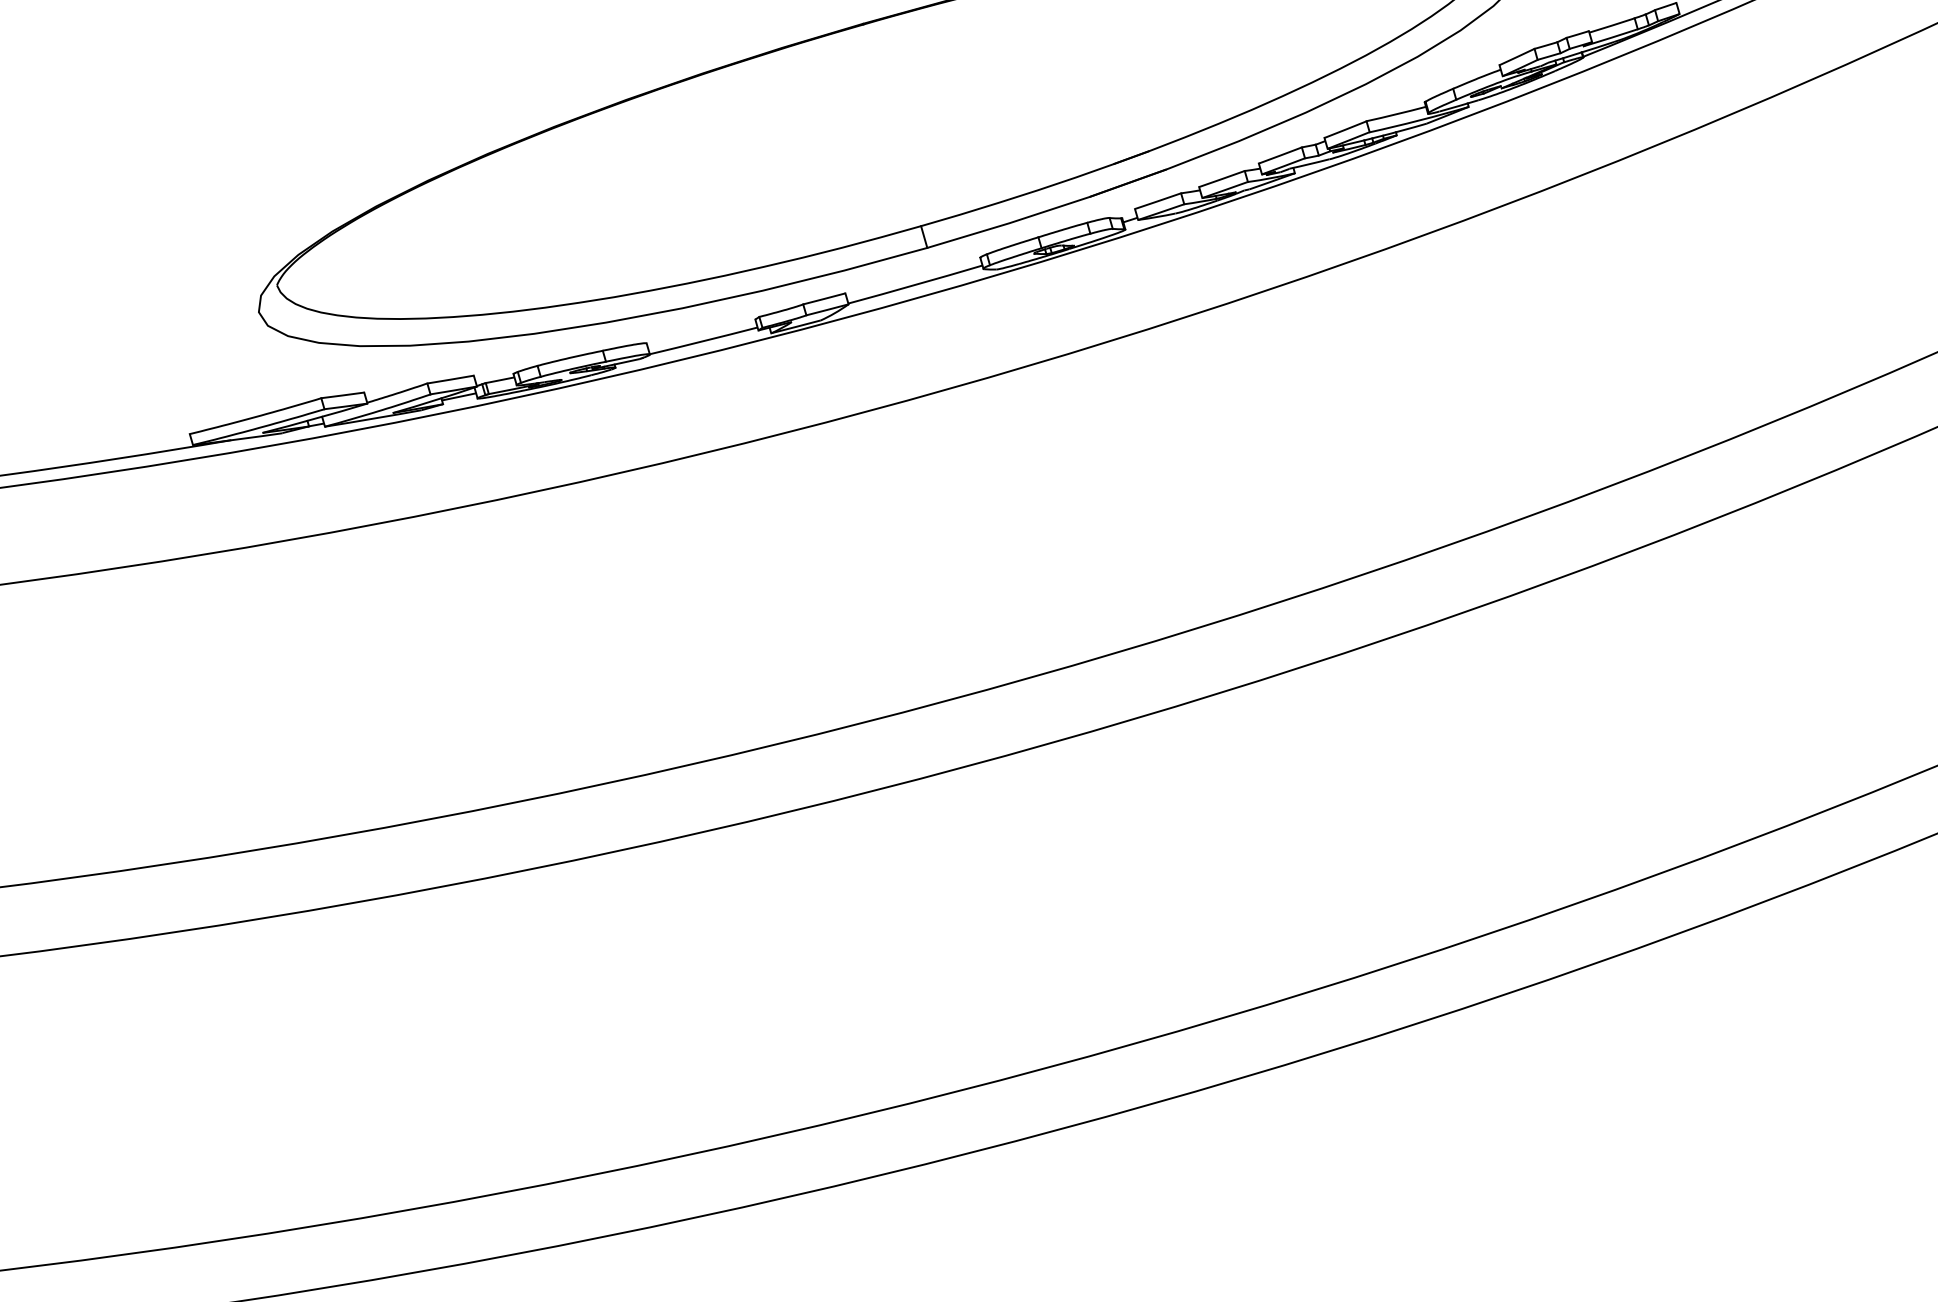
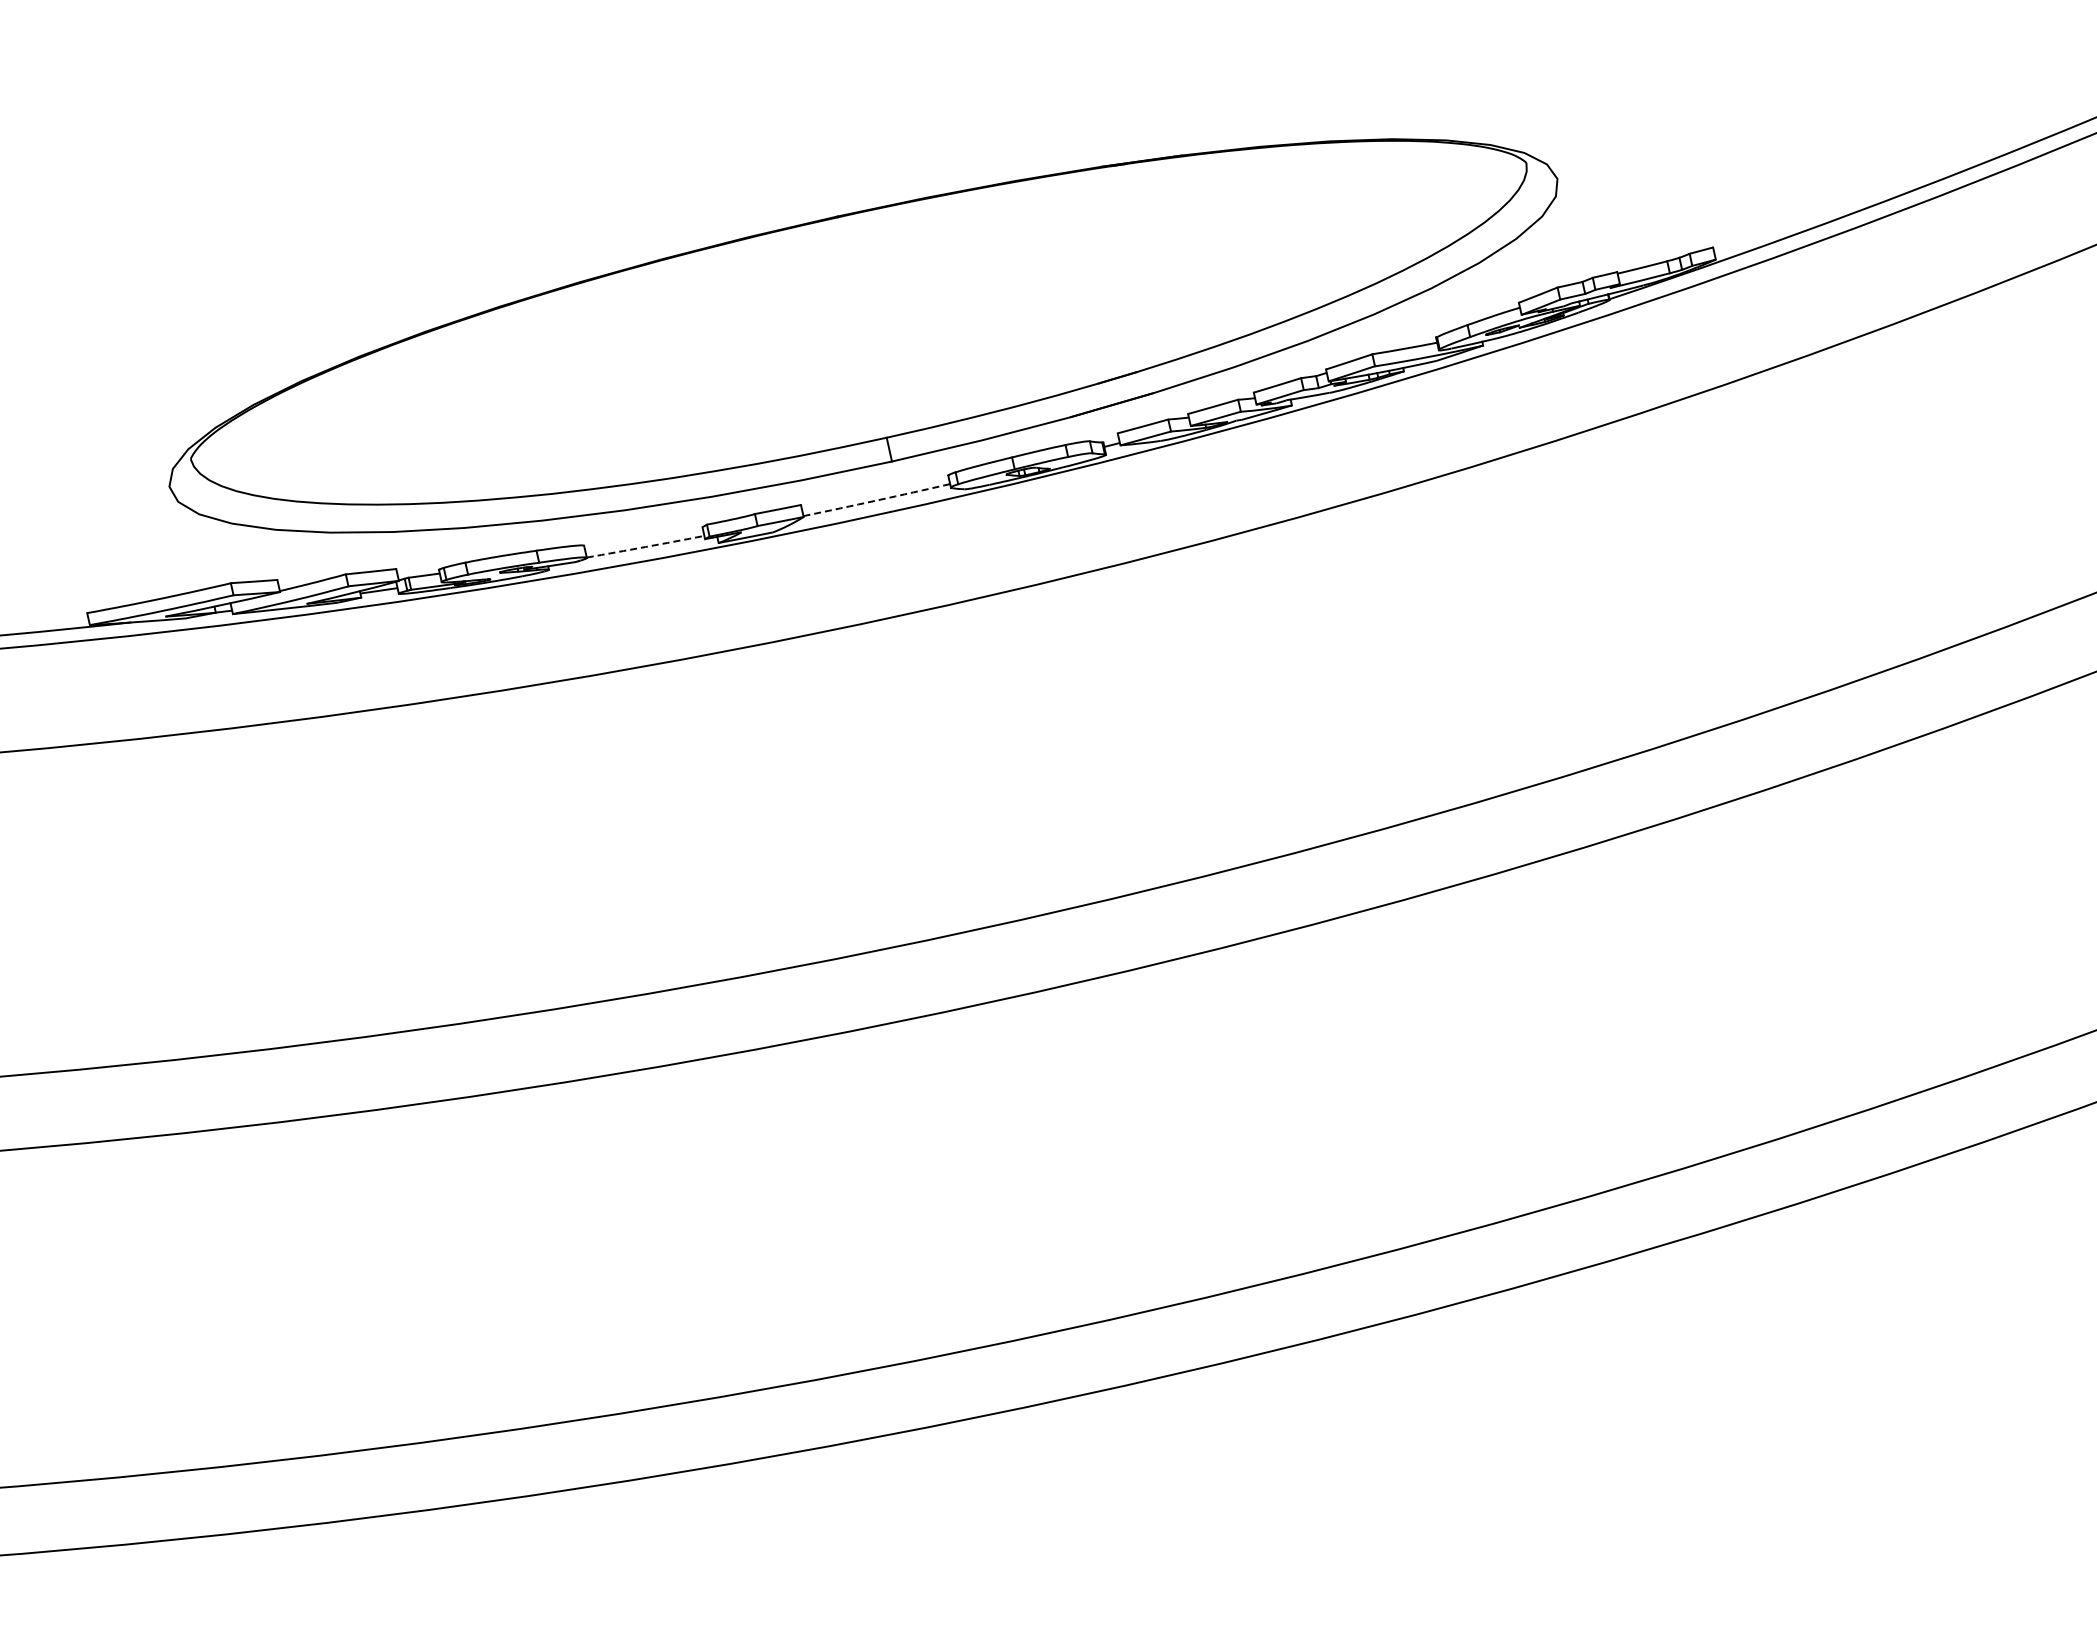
arc: (915, 284) -> (876, 500), solid -> dashed
arc: (703, 341) -> (645, 547), solid -> dashed

